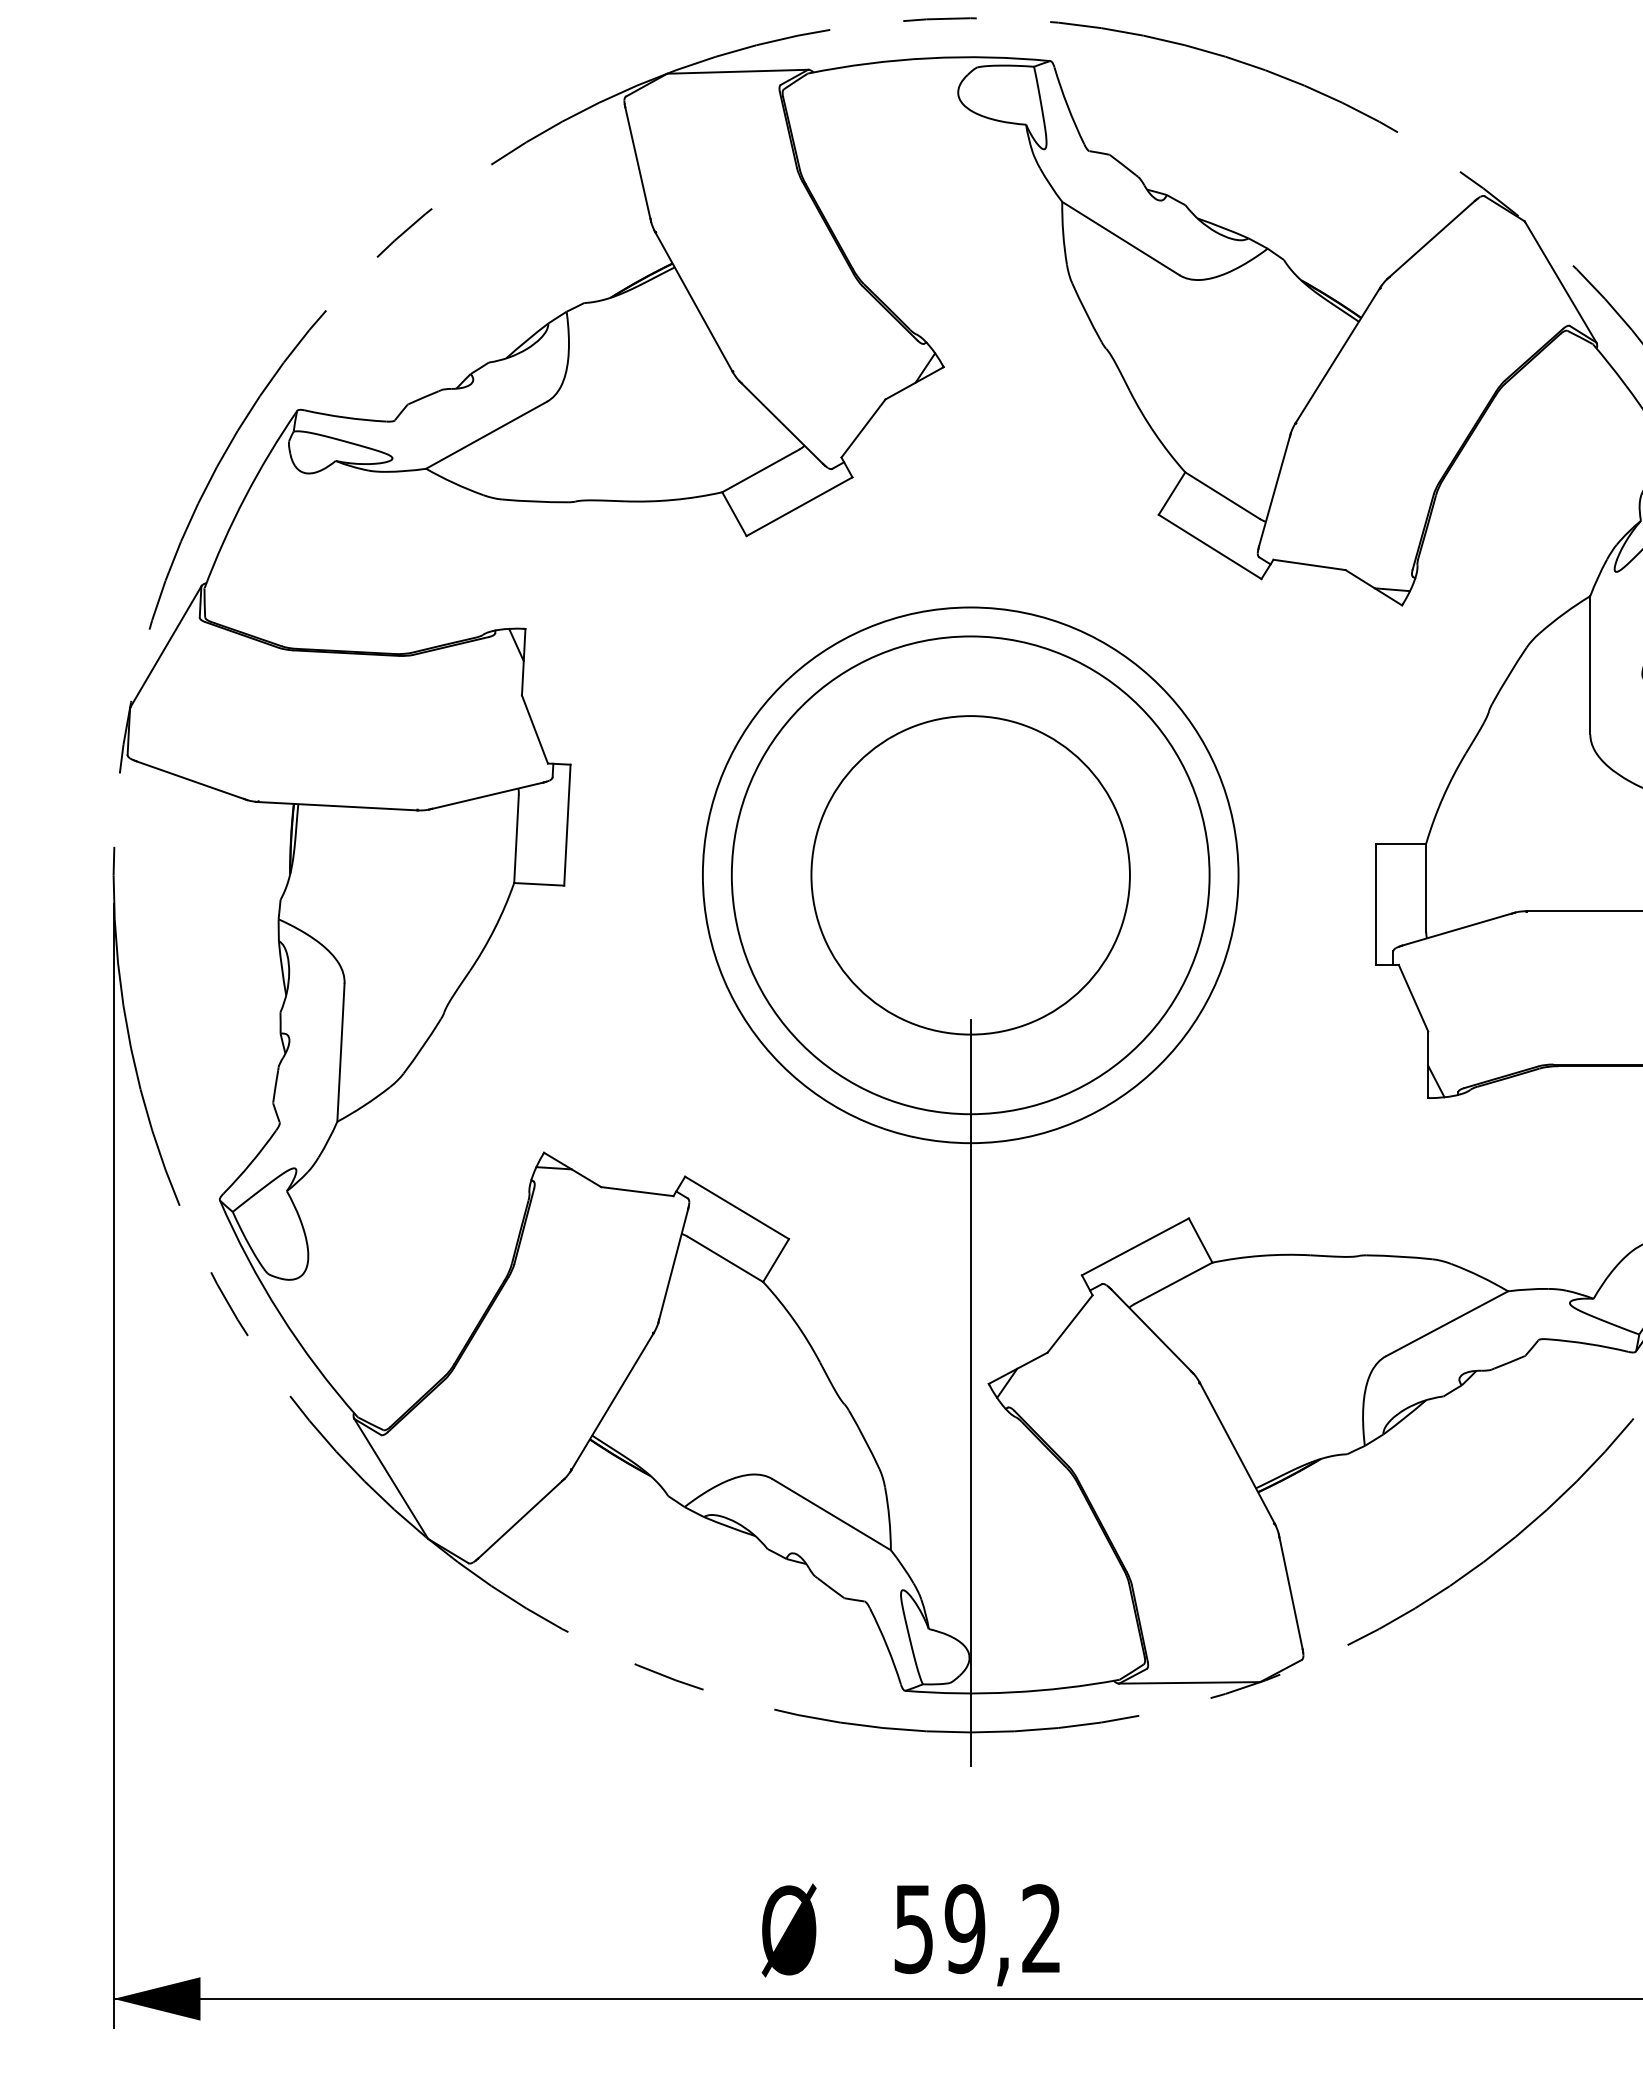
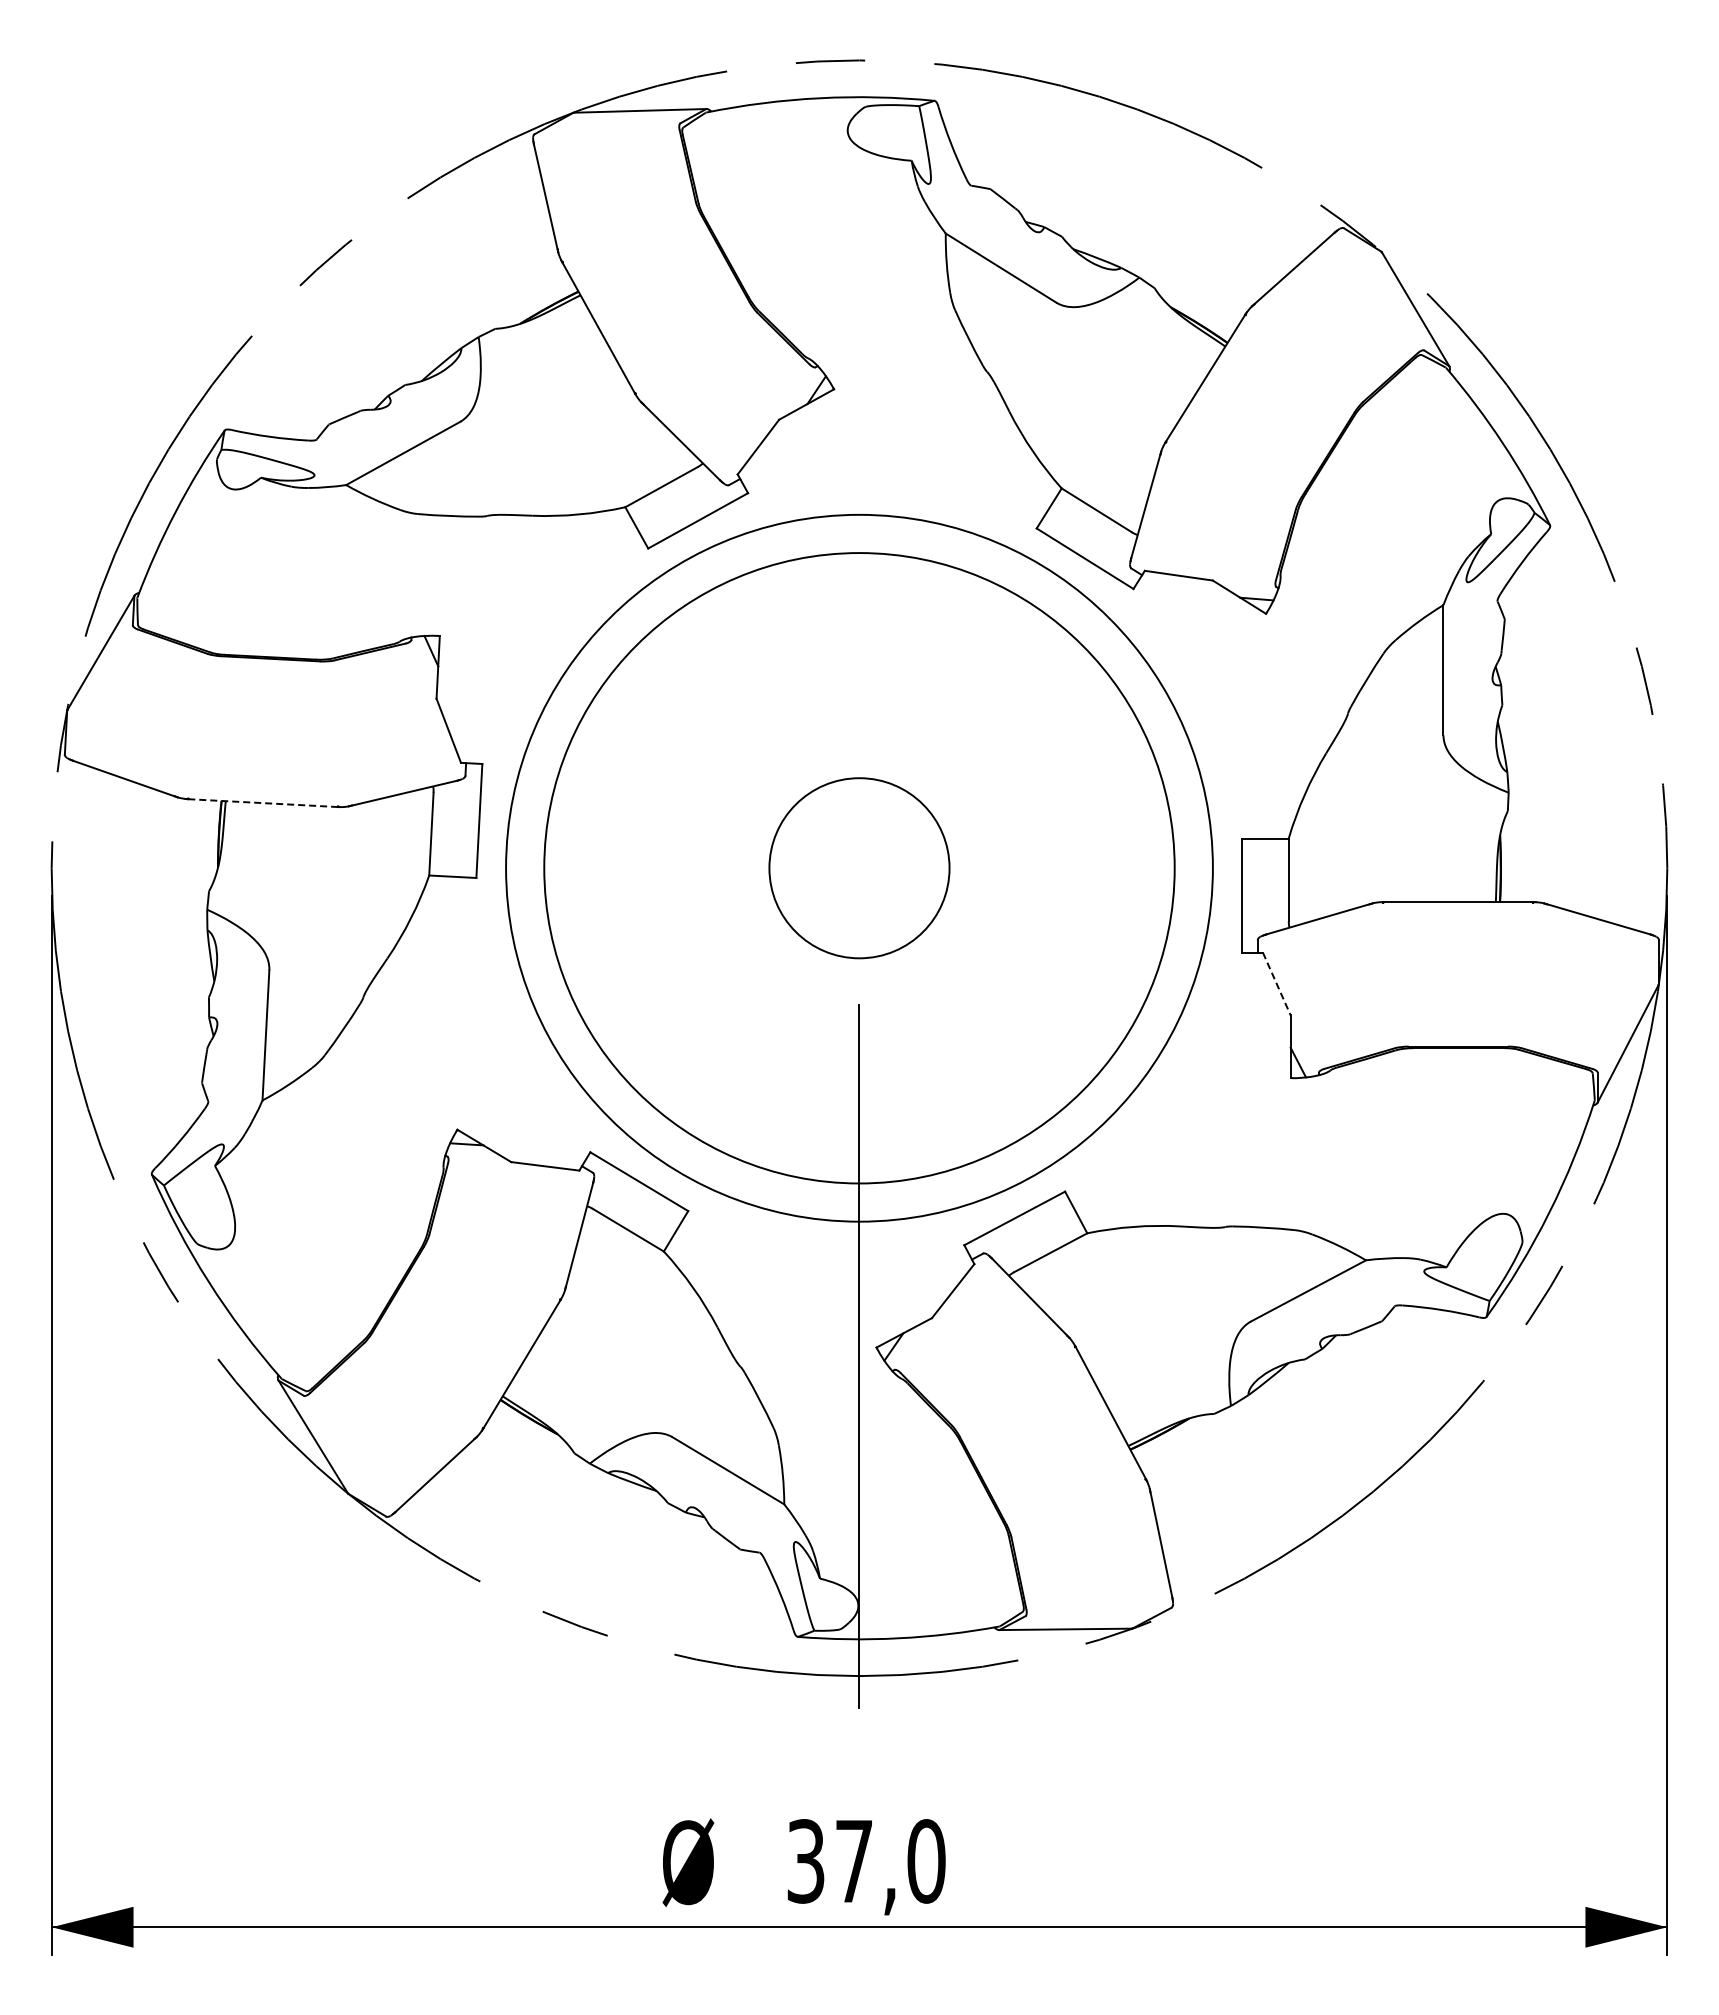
line: (338, 806) -> (263, 803), solid -> dashed
circle: (970, 874) -> (859, 867), size x1.4
circle: (970, 875) -> (859, 868), size x0.6
circle: (970, 875) -> (859, 868), size x1.4
line: (1414, 998) -> (1277, 984), solid -> dashed
text: (978, 1929) -> (866, 1861), 59,2 -> 37,0

